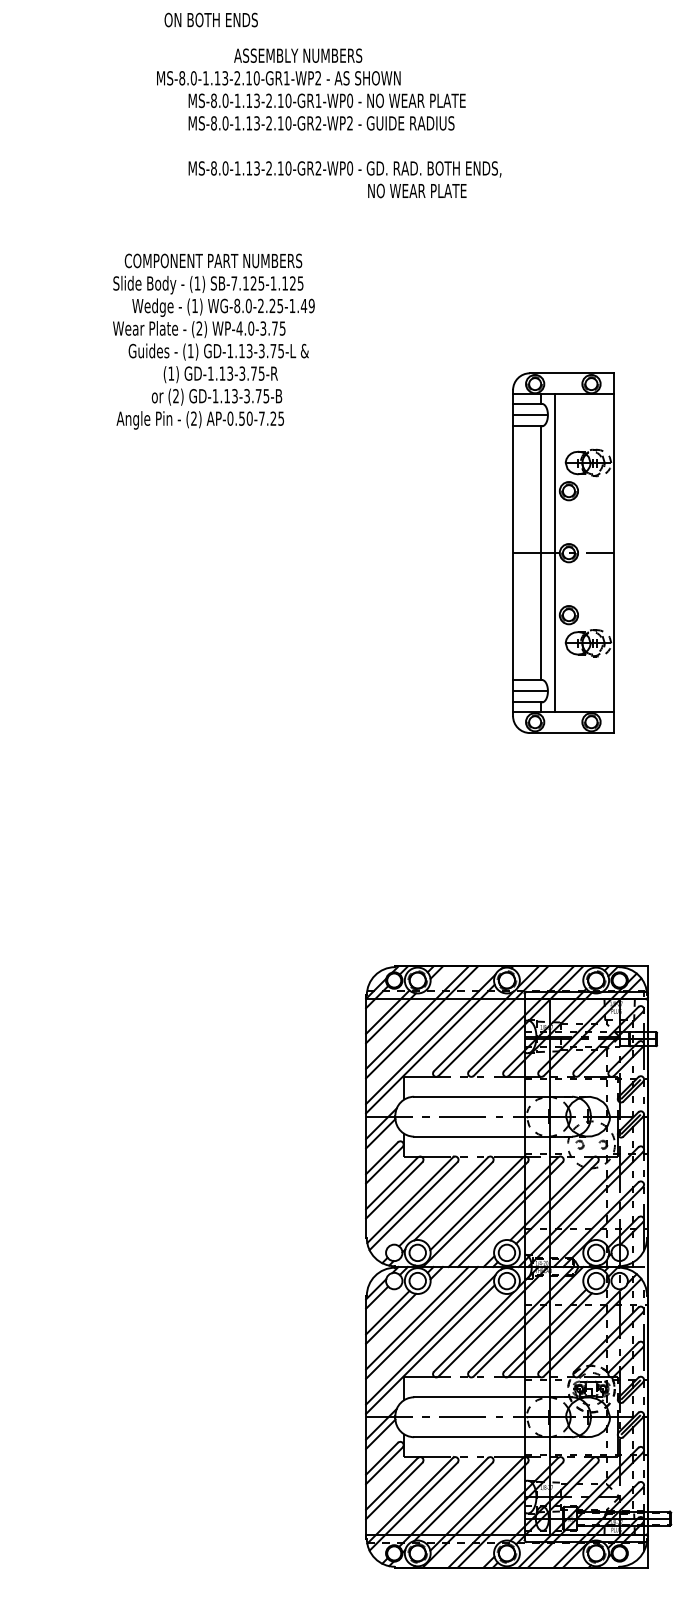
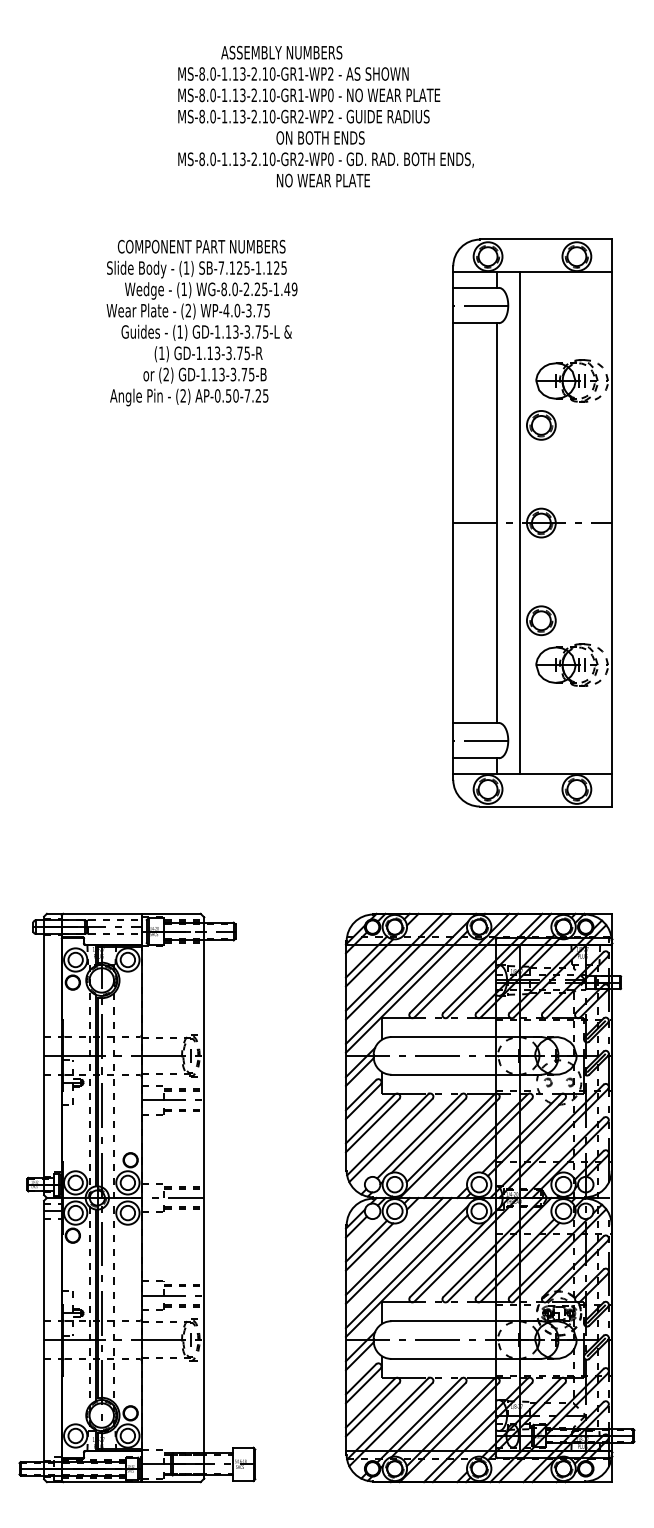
text: (211, 19) -> (320, 137), moved
text: (278, 77) -> (293, 73), moved
text: (417, 190) -> (323, 180), moved
part: (563, 552) -> (532, 522), size x1.67
part: (145, 1266) -> (137, 1197), added

